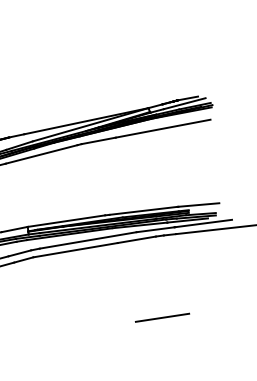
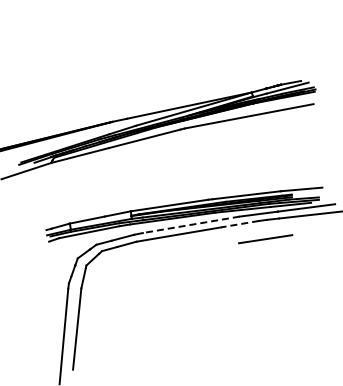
line: (87, 240) -> (190, 224), solid -> dashed
line: (136, 240) -> (239, 224), solid -> dashed
line: (162, 318) -> (265, 239), moved

